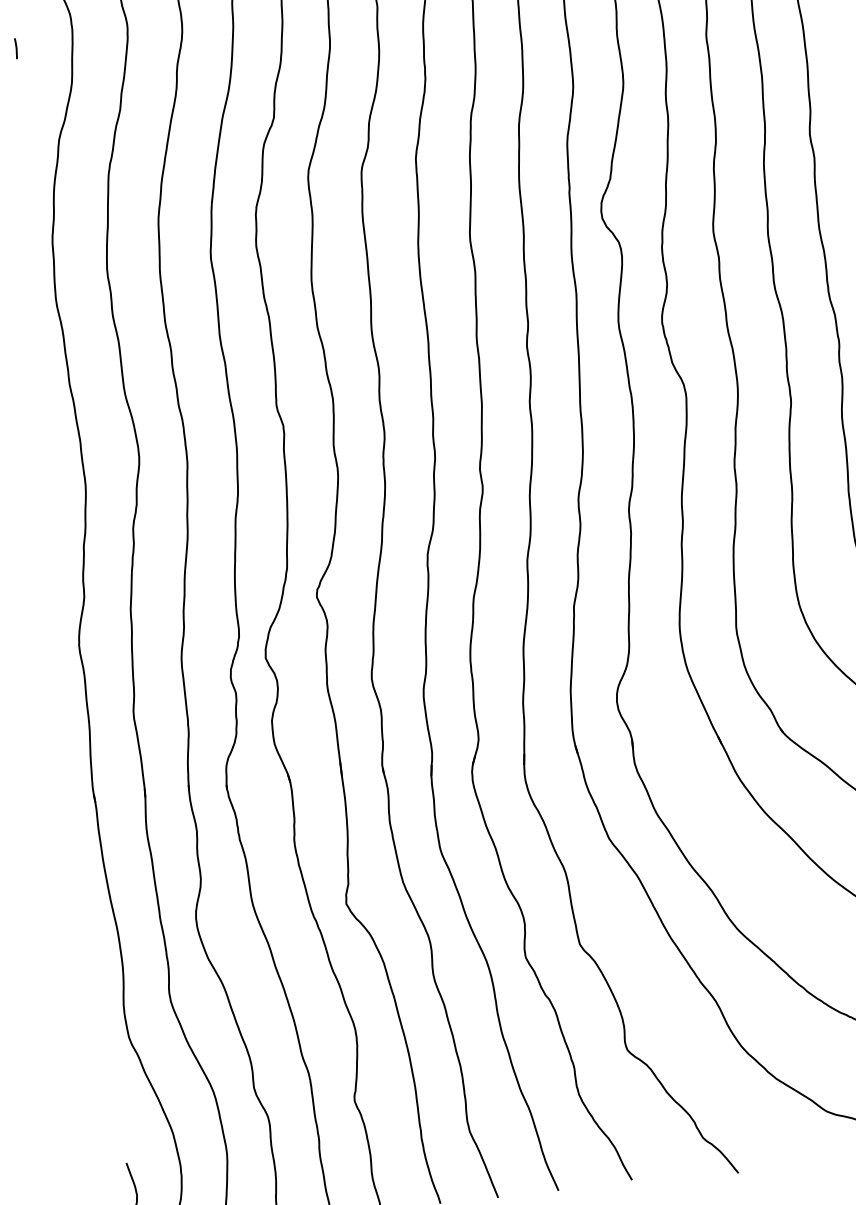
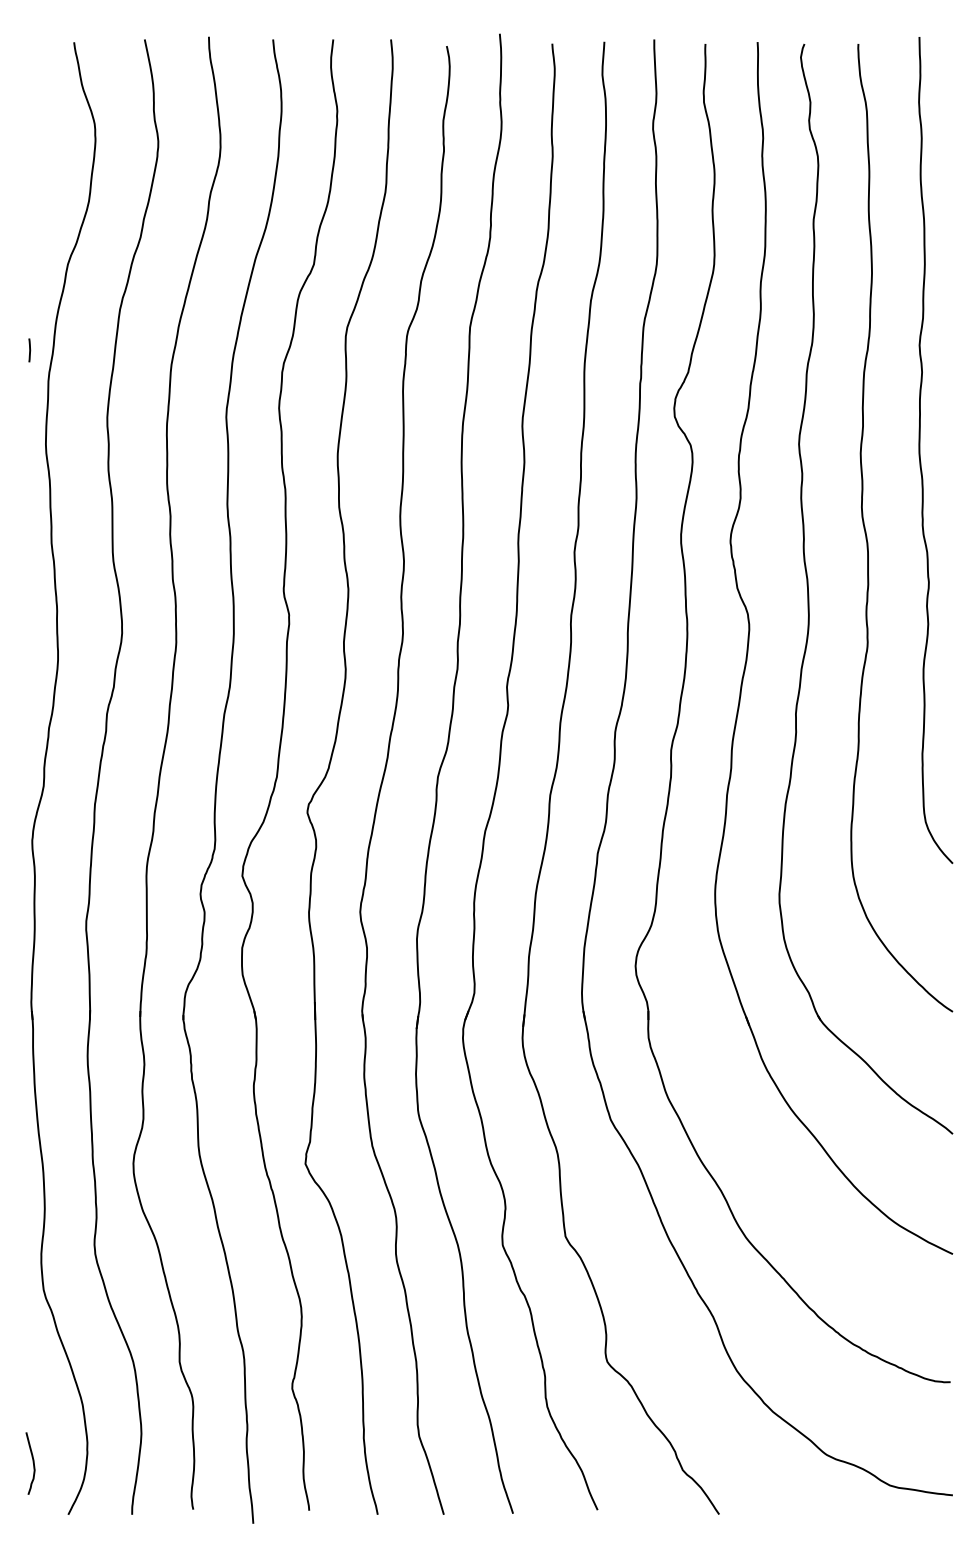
line: (16, 48) -> (29, 350), moved

